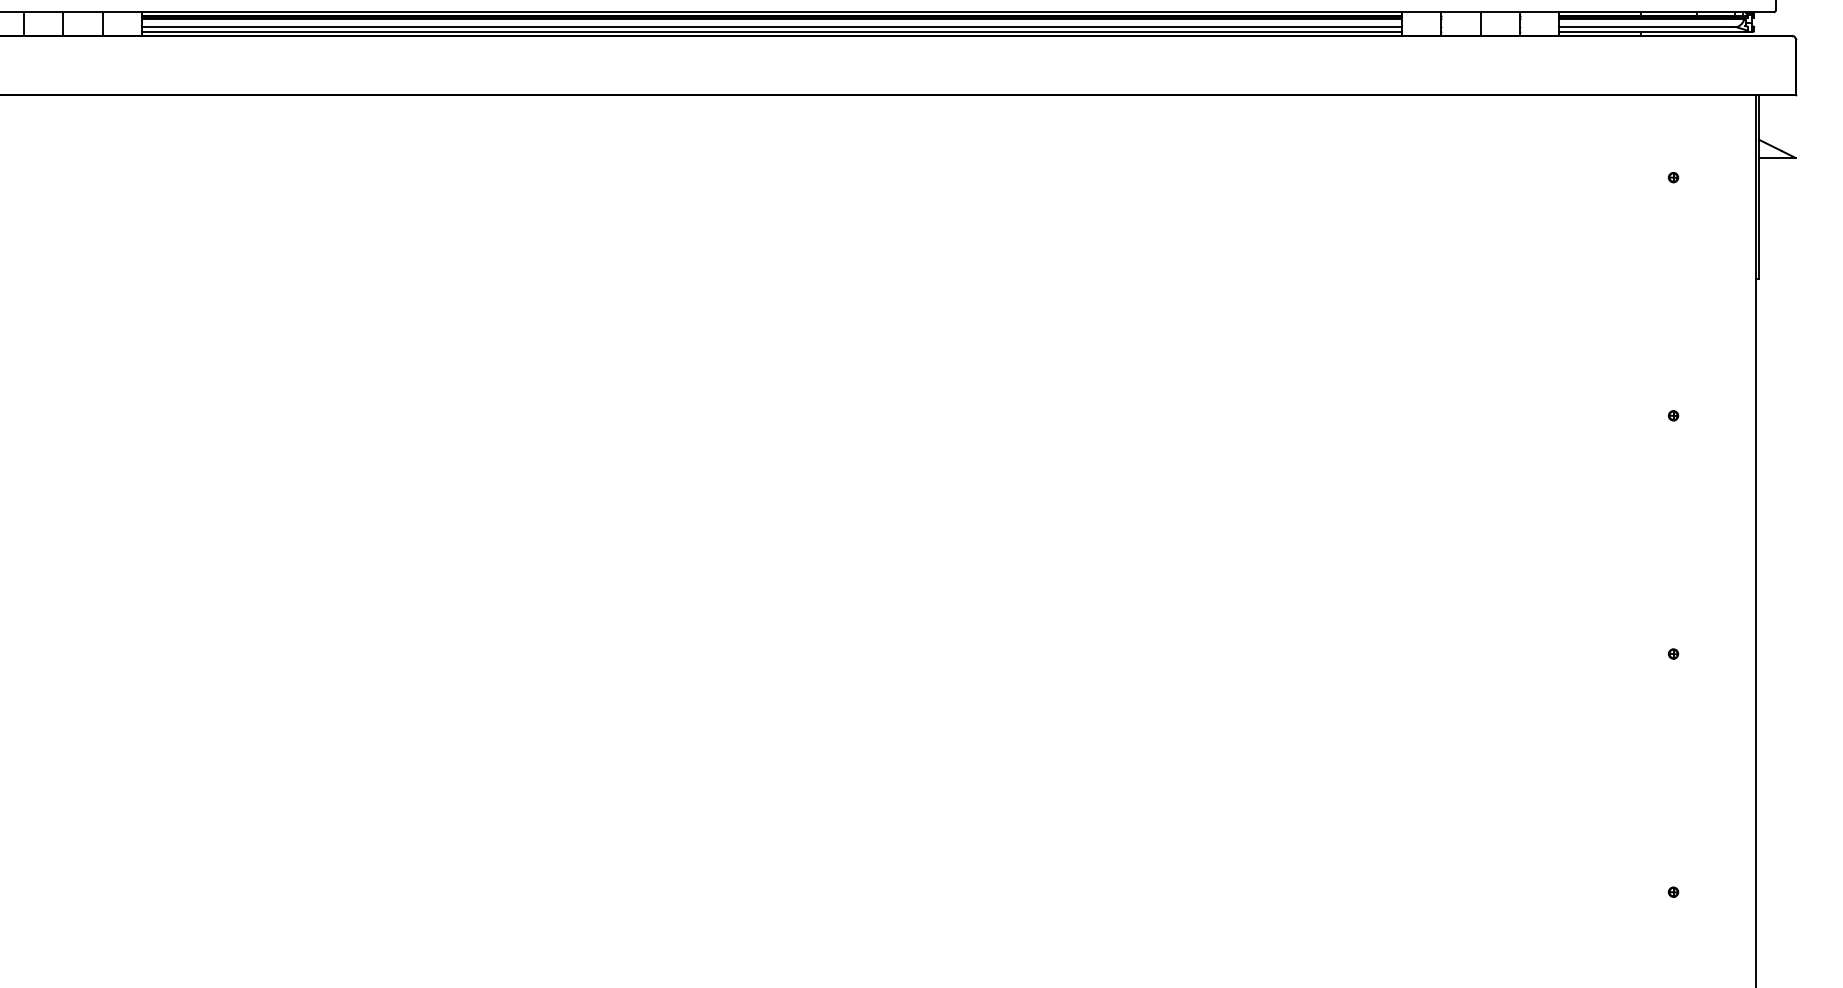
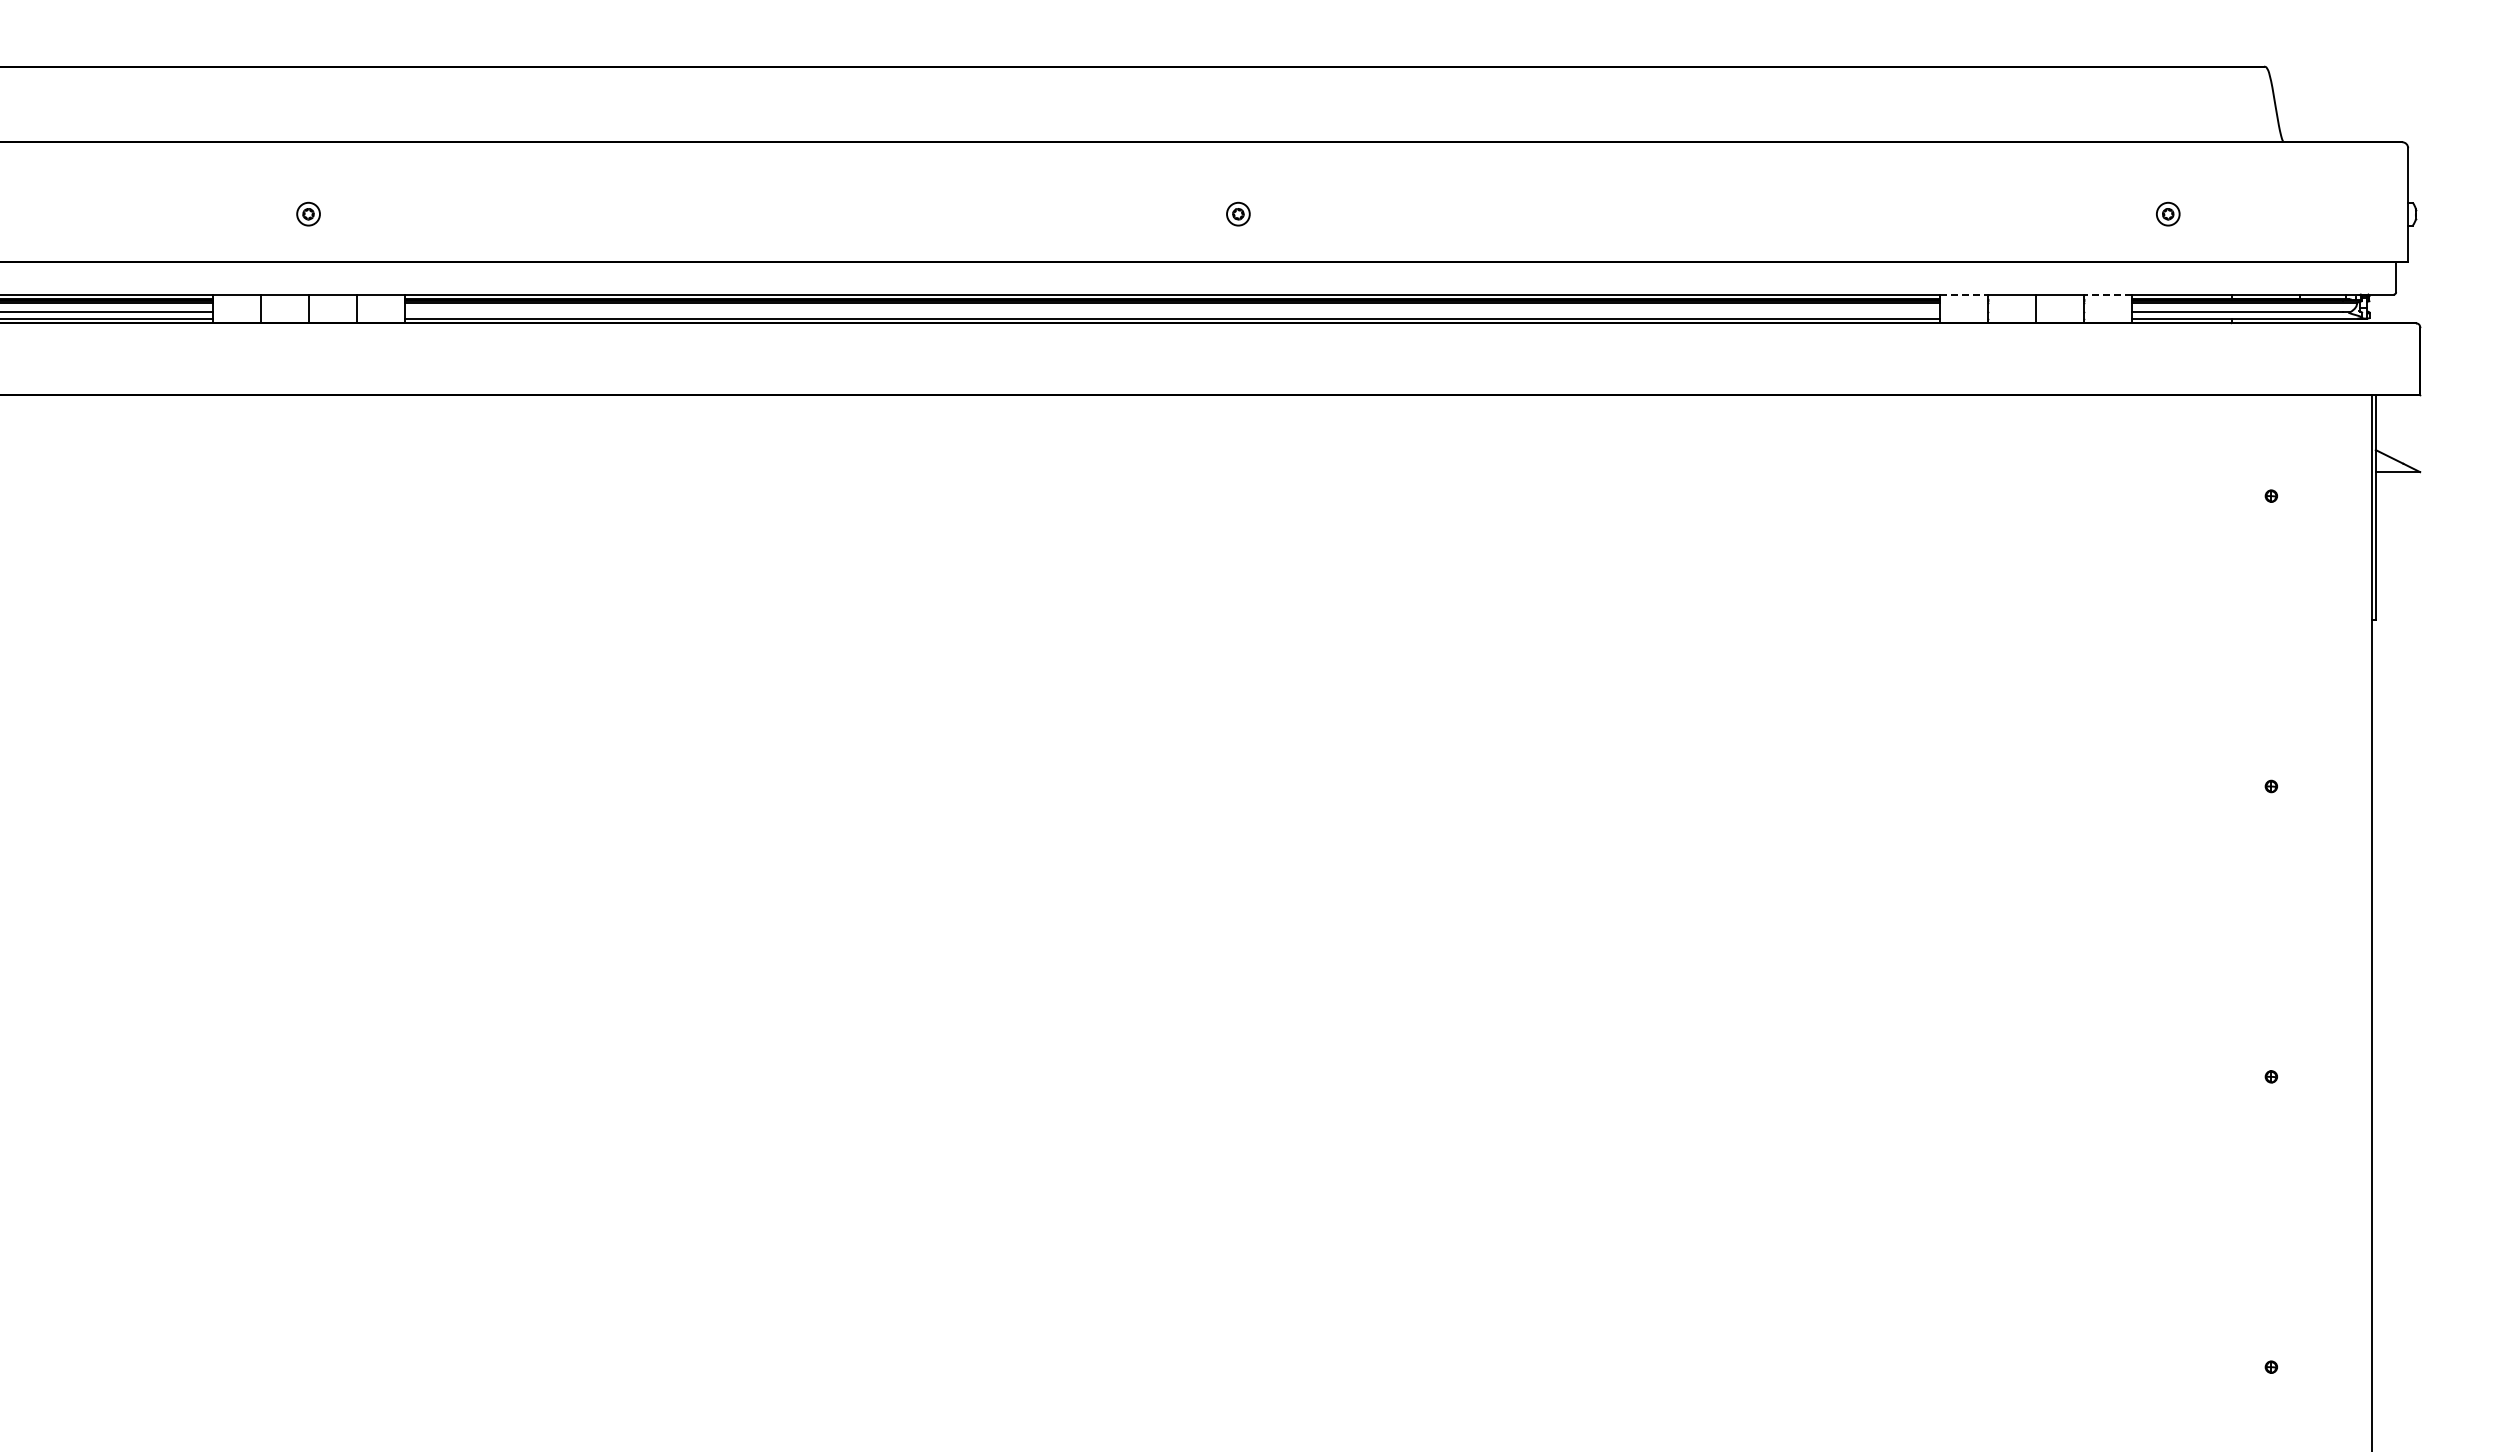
line: (1421, 12) -> (1964, 294), solid -> dashed
line: (1539, 12) -> (2108, 294), solid -> dashed
line: (771, 26) -> (1172, 312), removed

